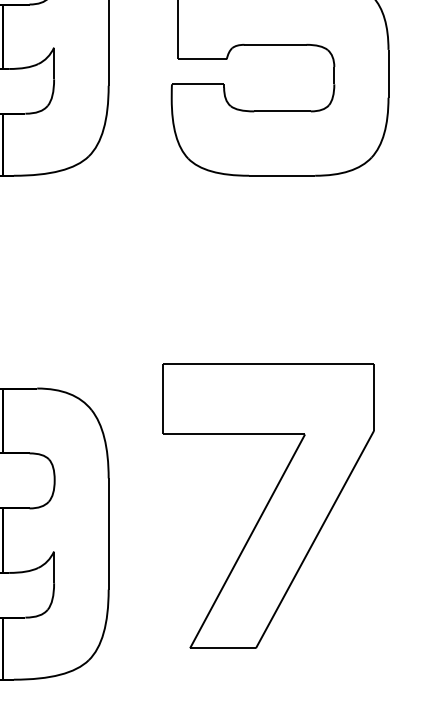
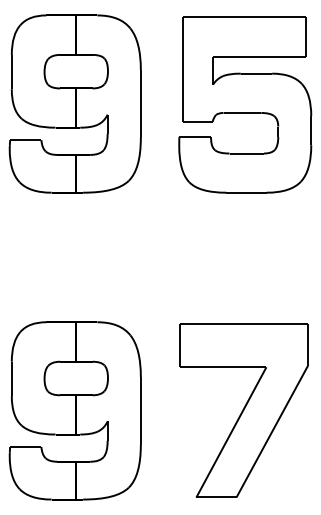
part: (267, 505) -> (243, 410), moved

